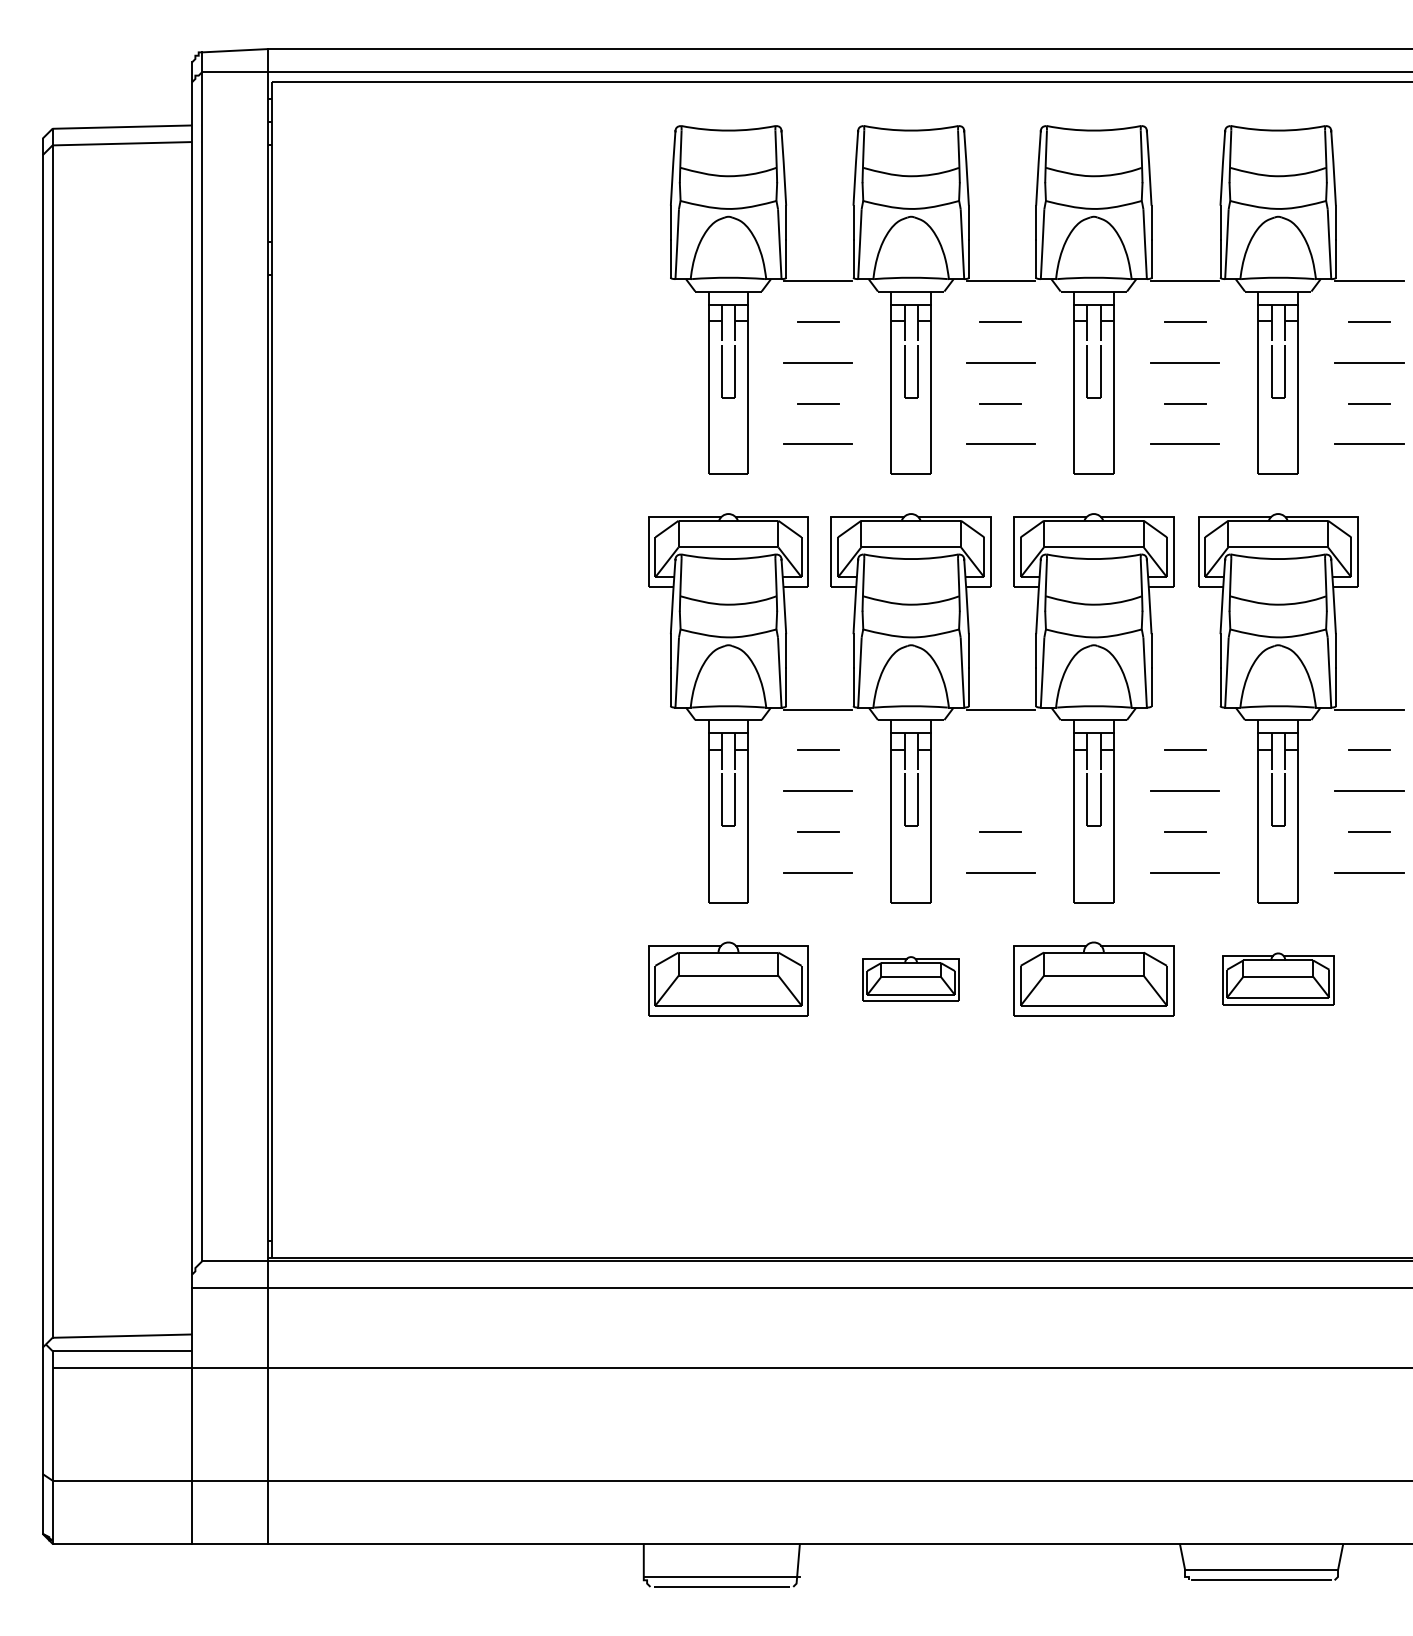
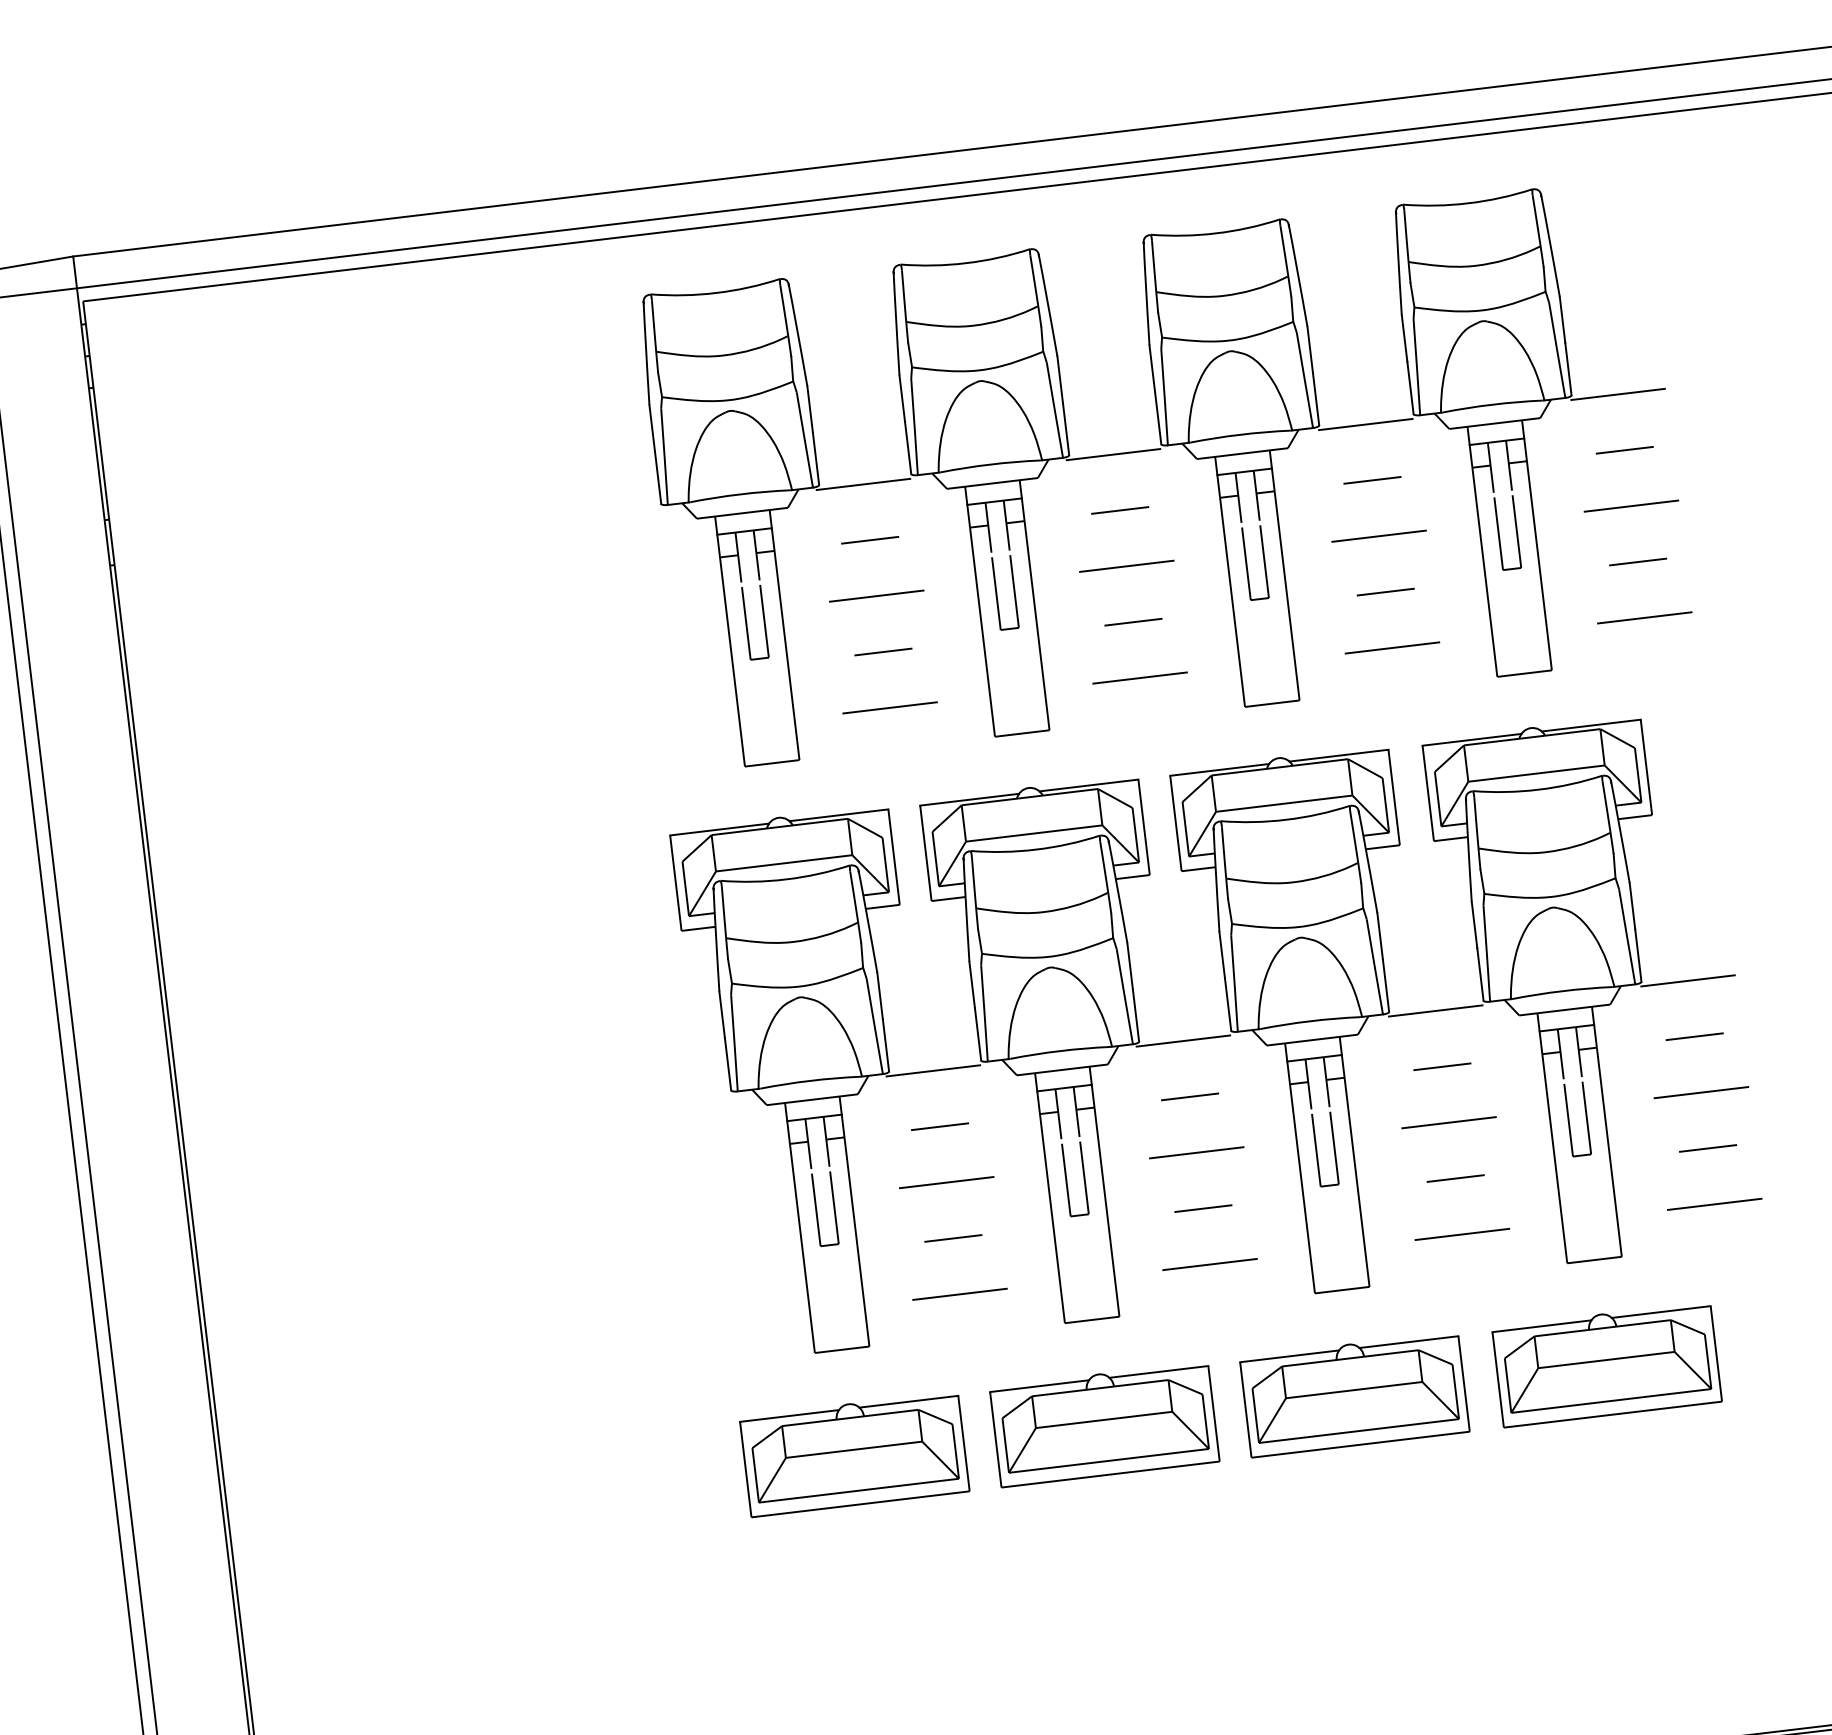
line: (1185, 709) -> (1436, 1010), added
line: (1000, 749) -> (1189, 1095), added
line: (1000, 791) -> (1196, 1153), added
part: (910, 978) -> (1103, 1423), size x1.67
part: (1278, 978) -> (1607, 1363), size x1.43

